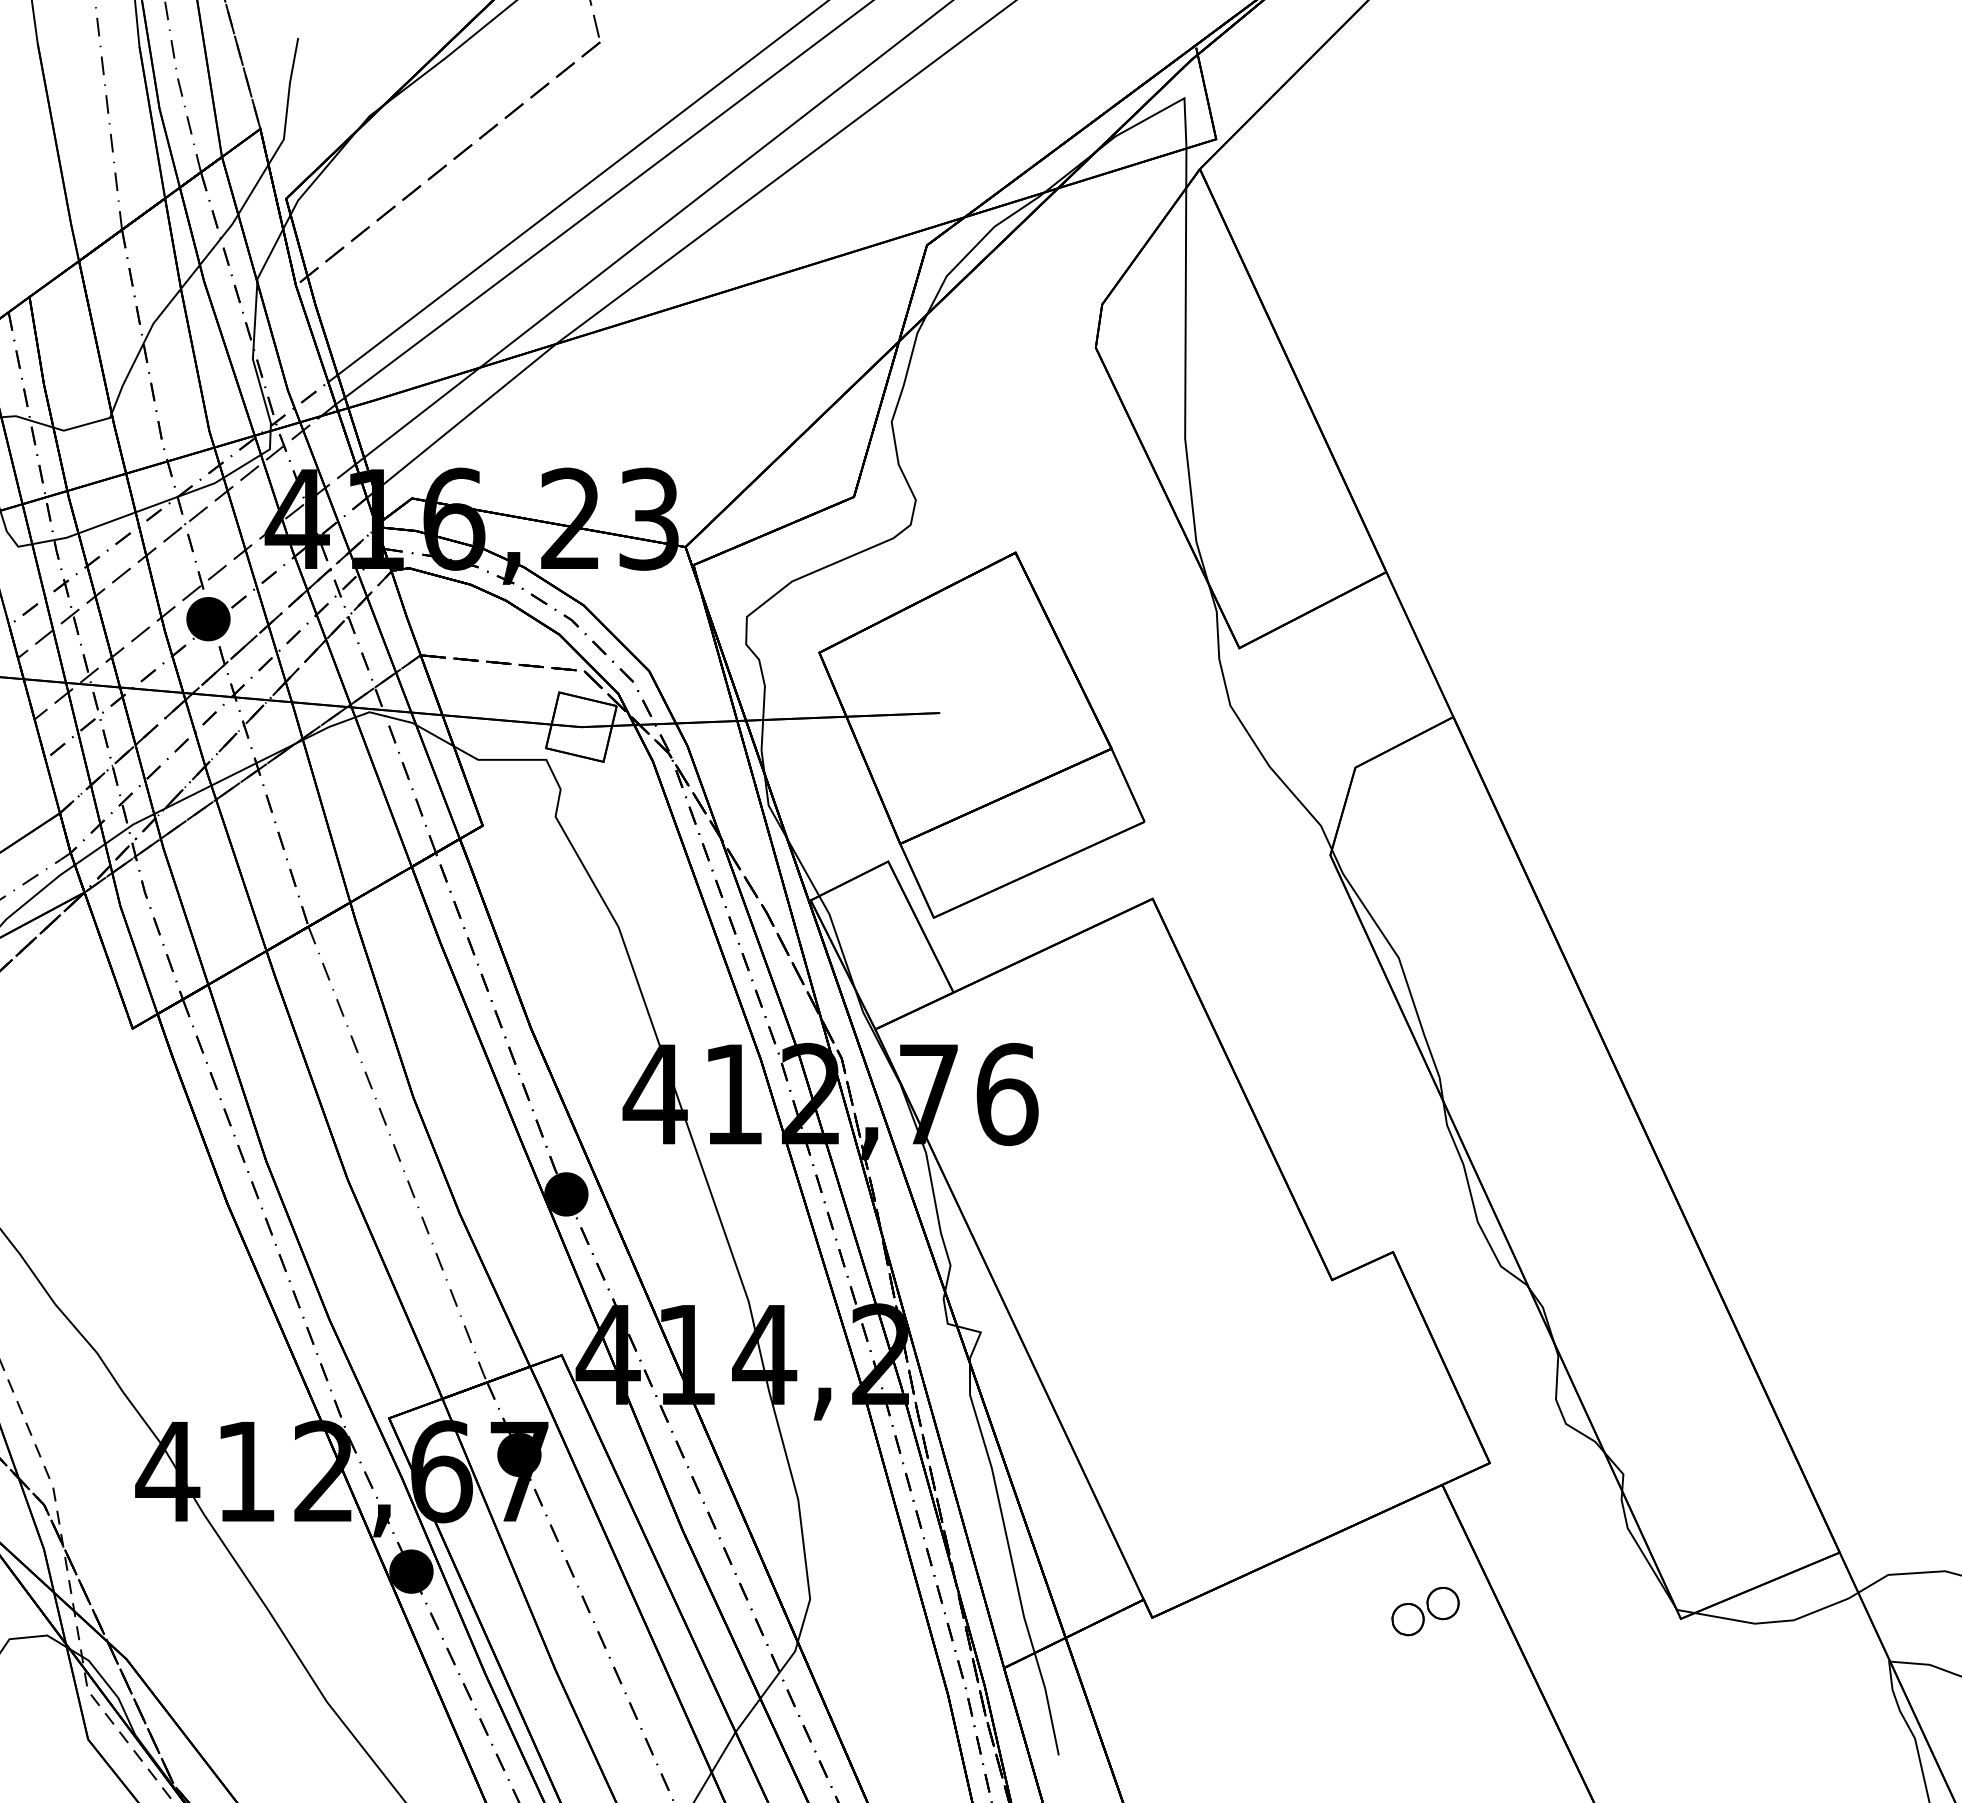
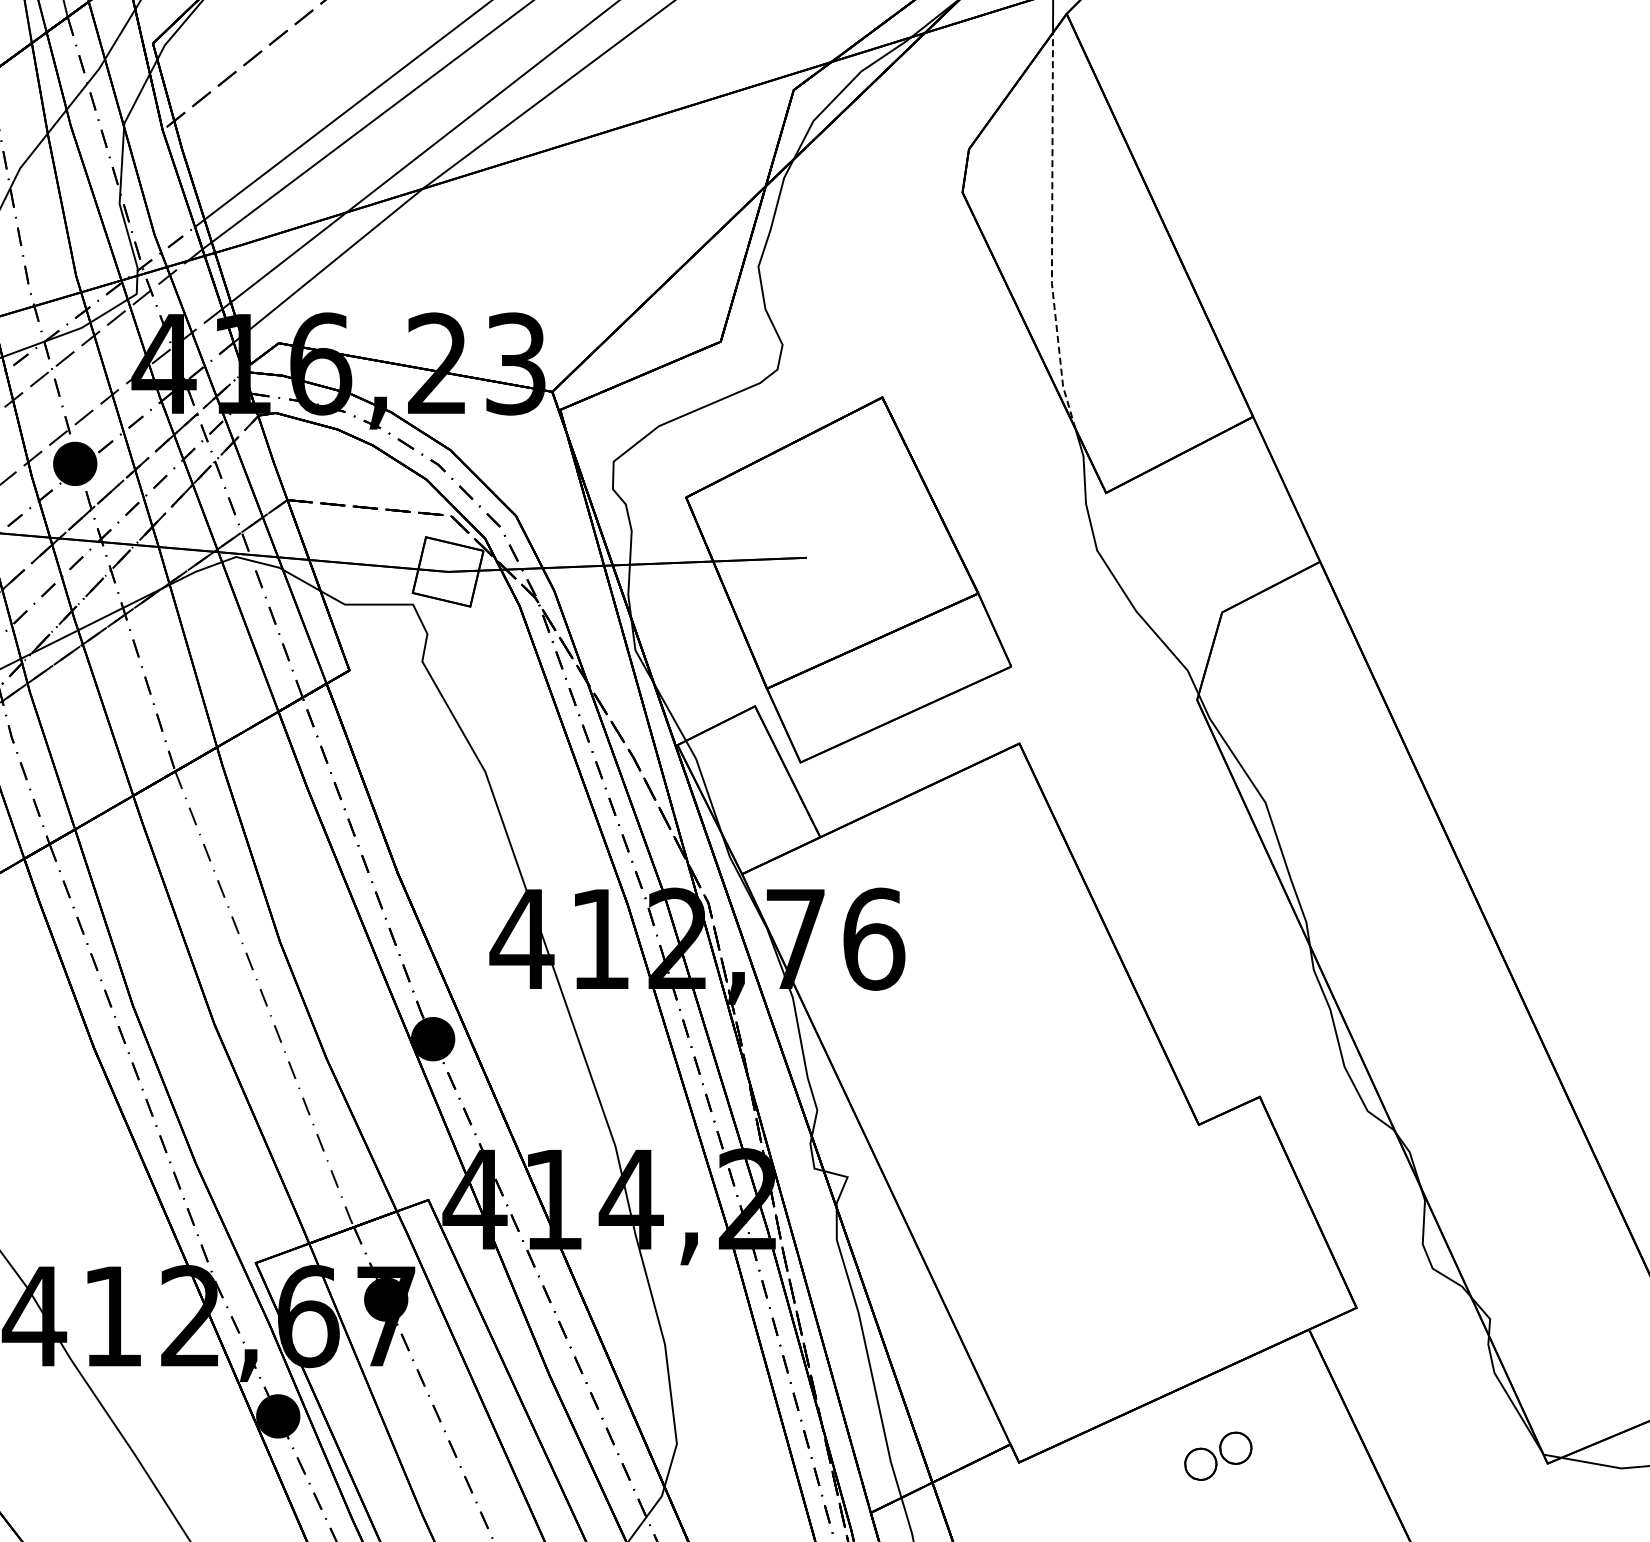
line: (1185, 387) -> (1052, 232), solid -> dashed
part: (1425, 1611) -> (1218, 1456), moved

